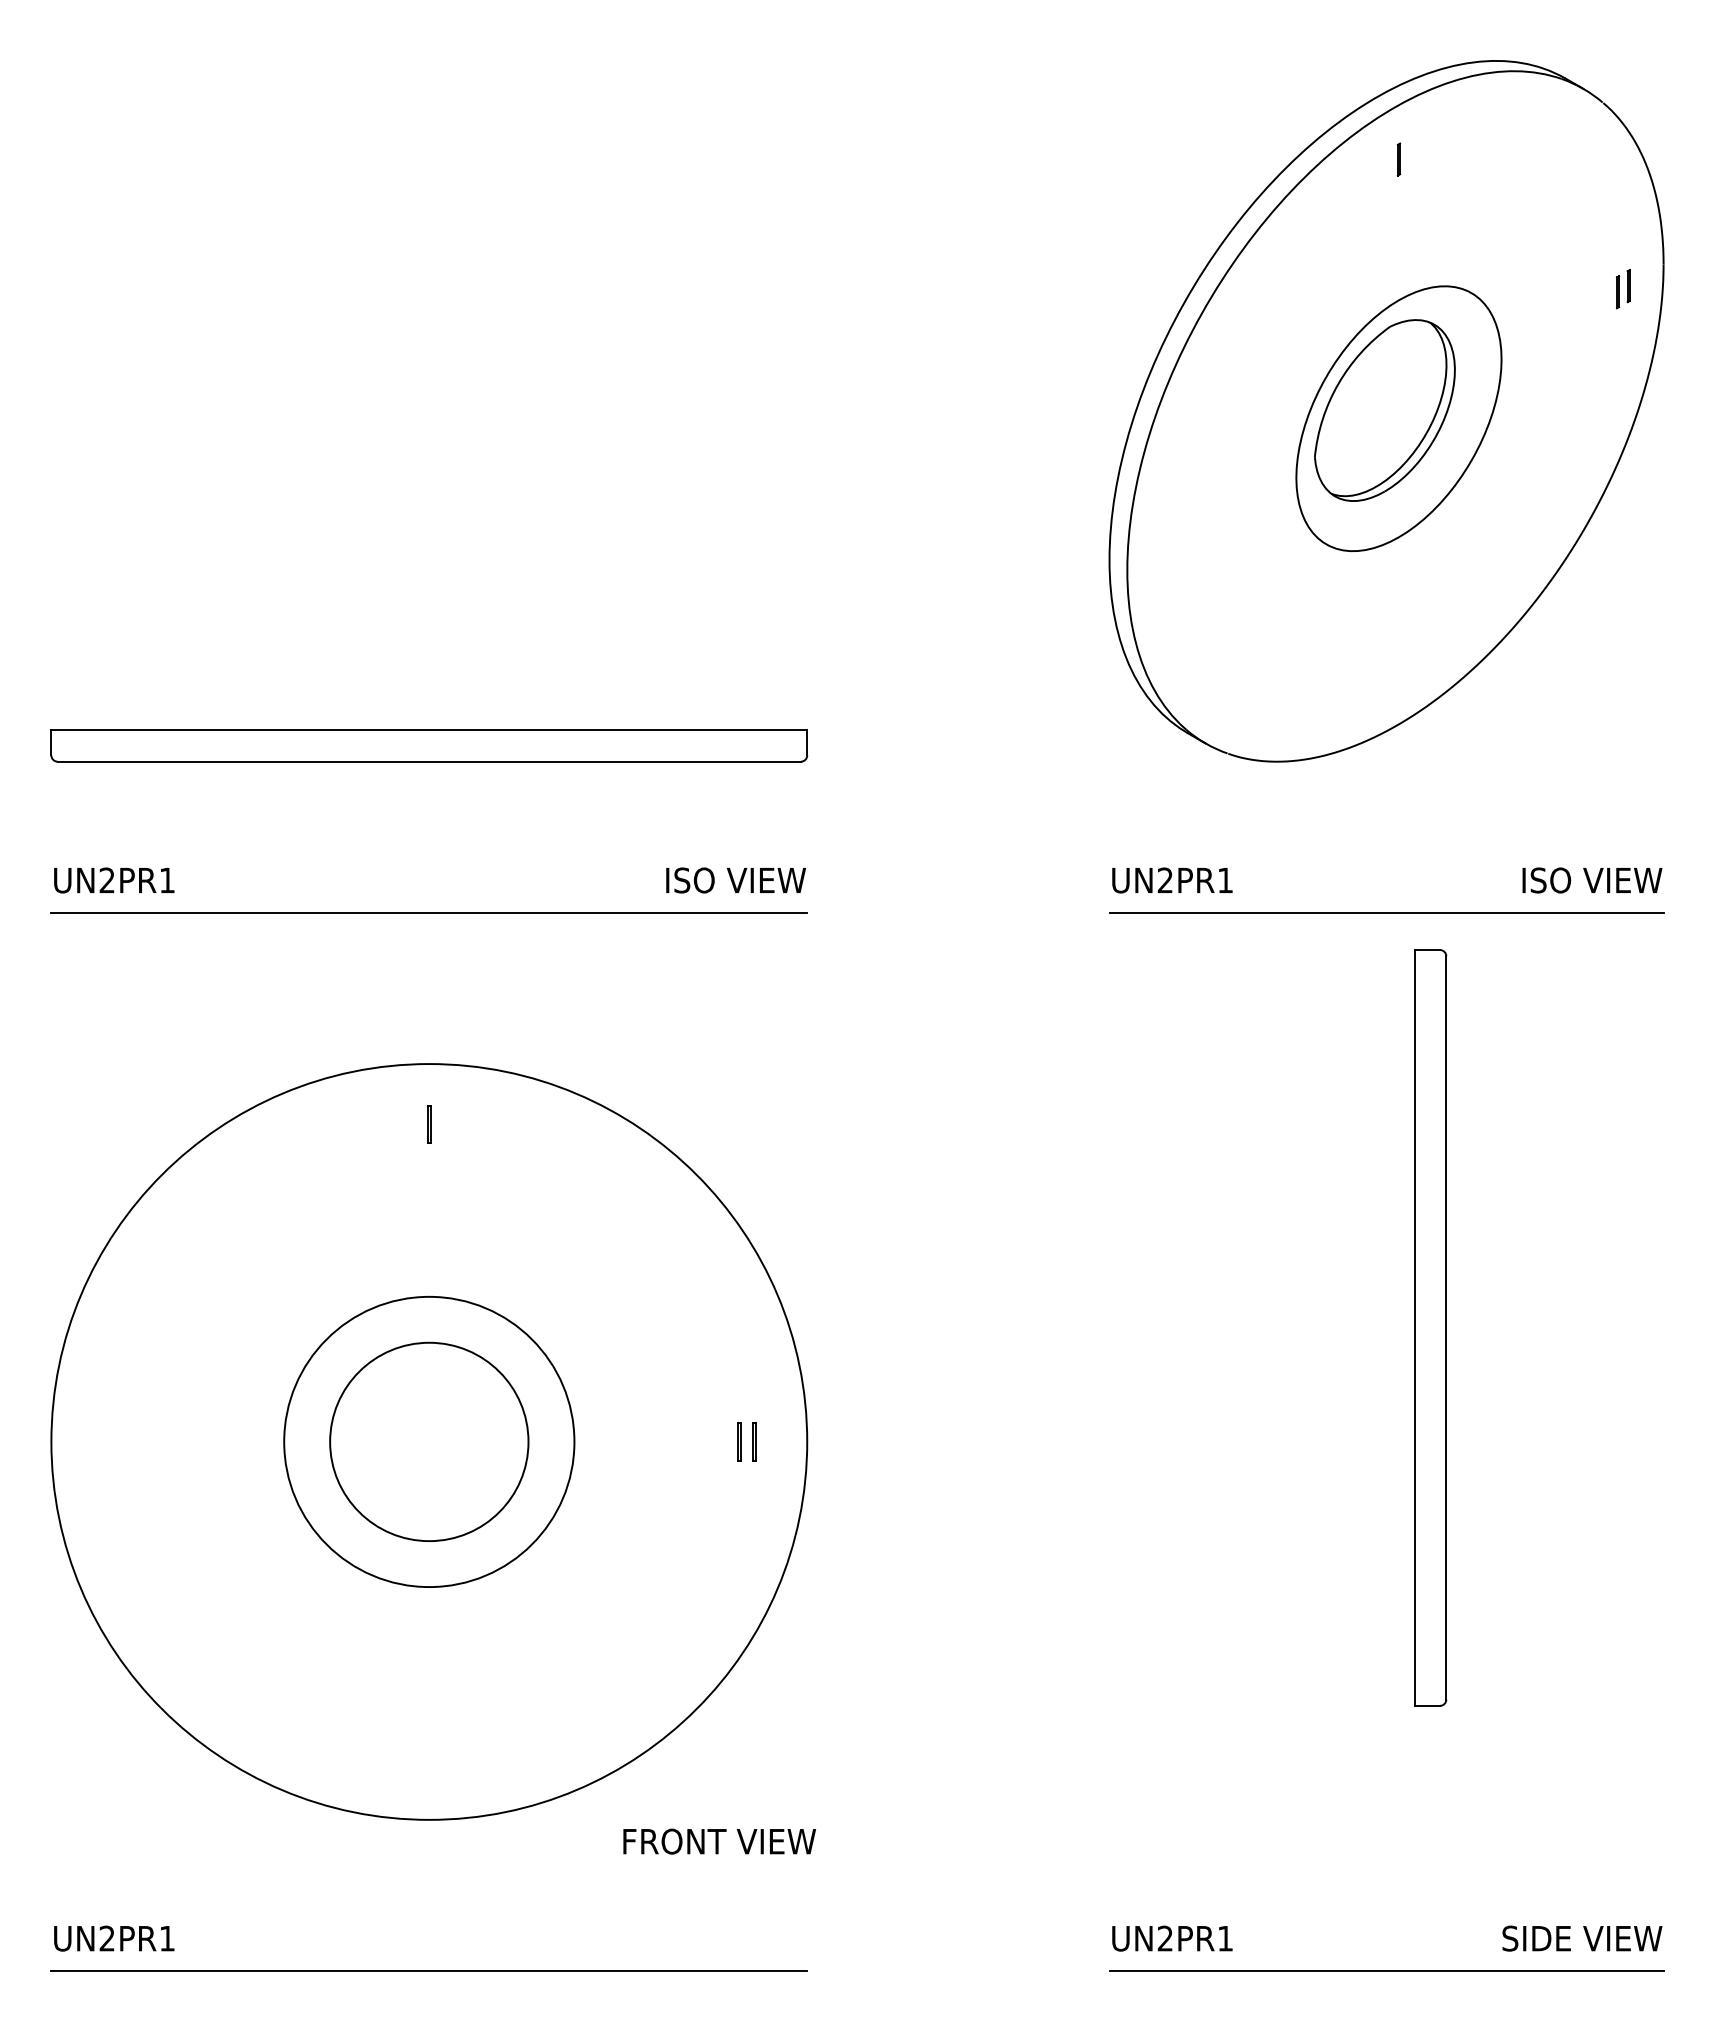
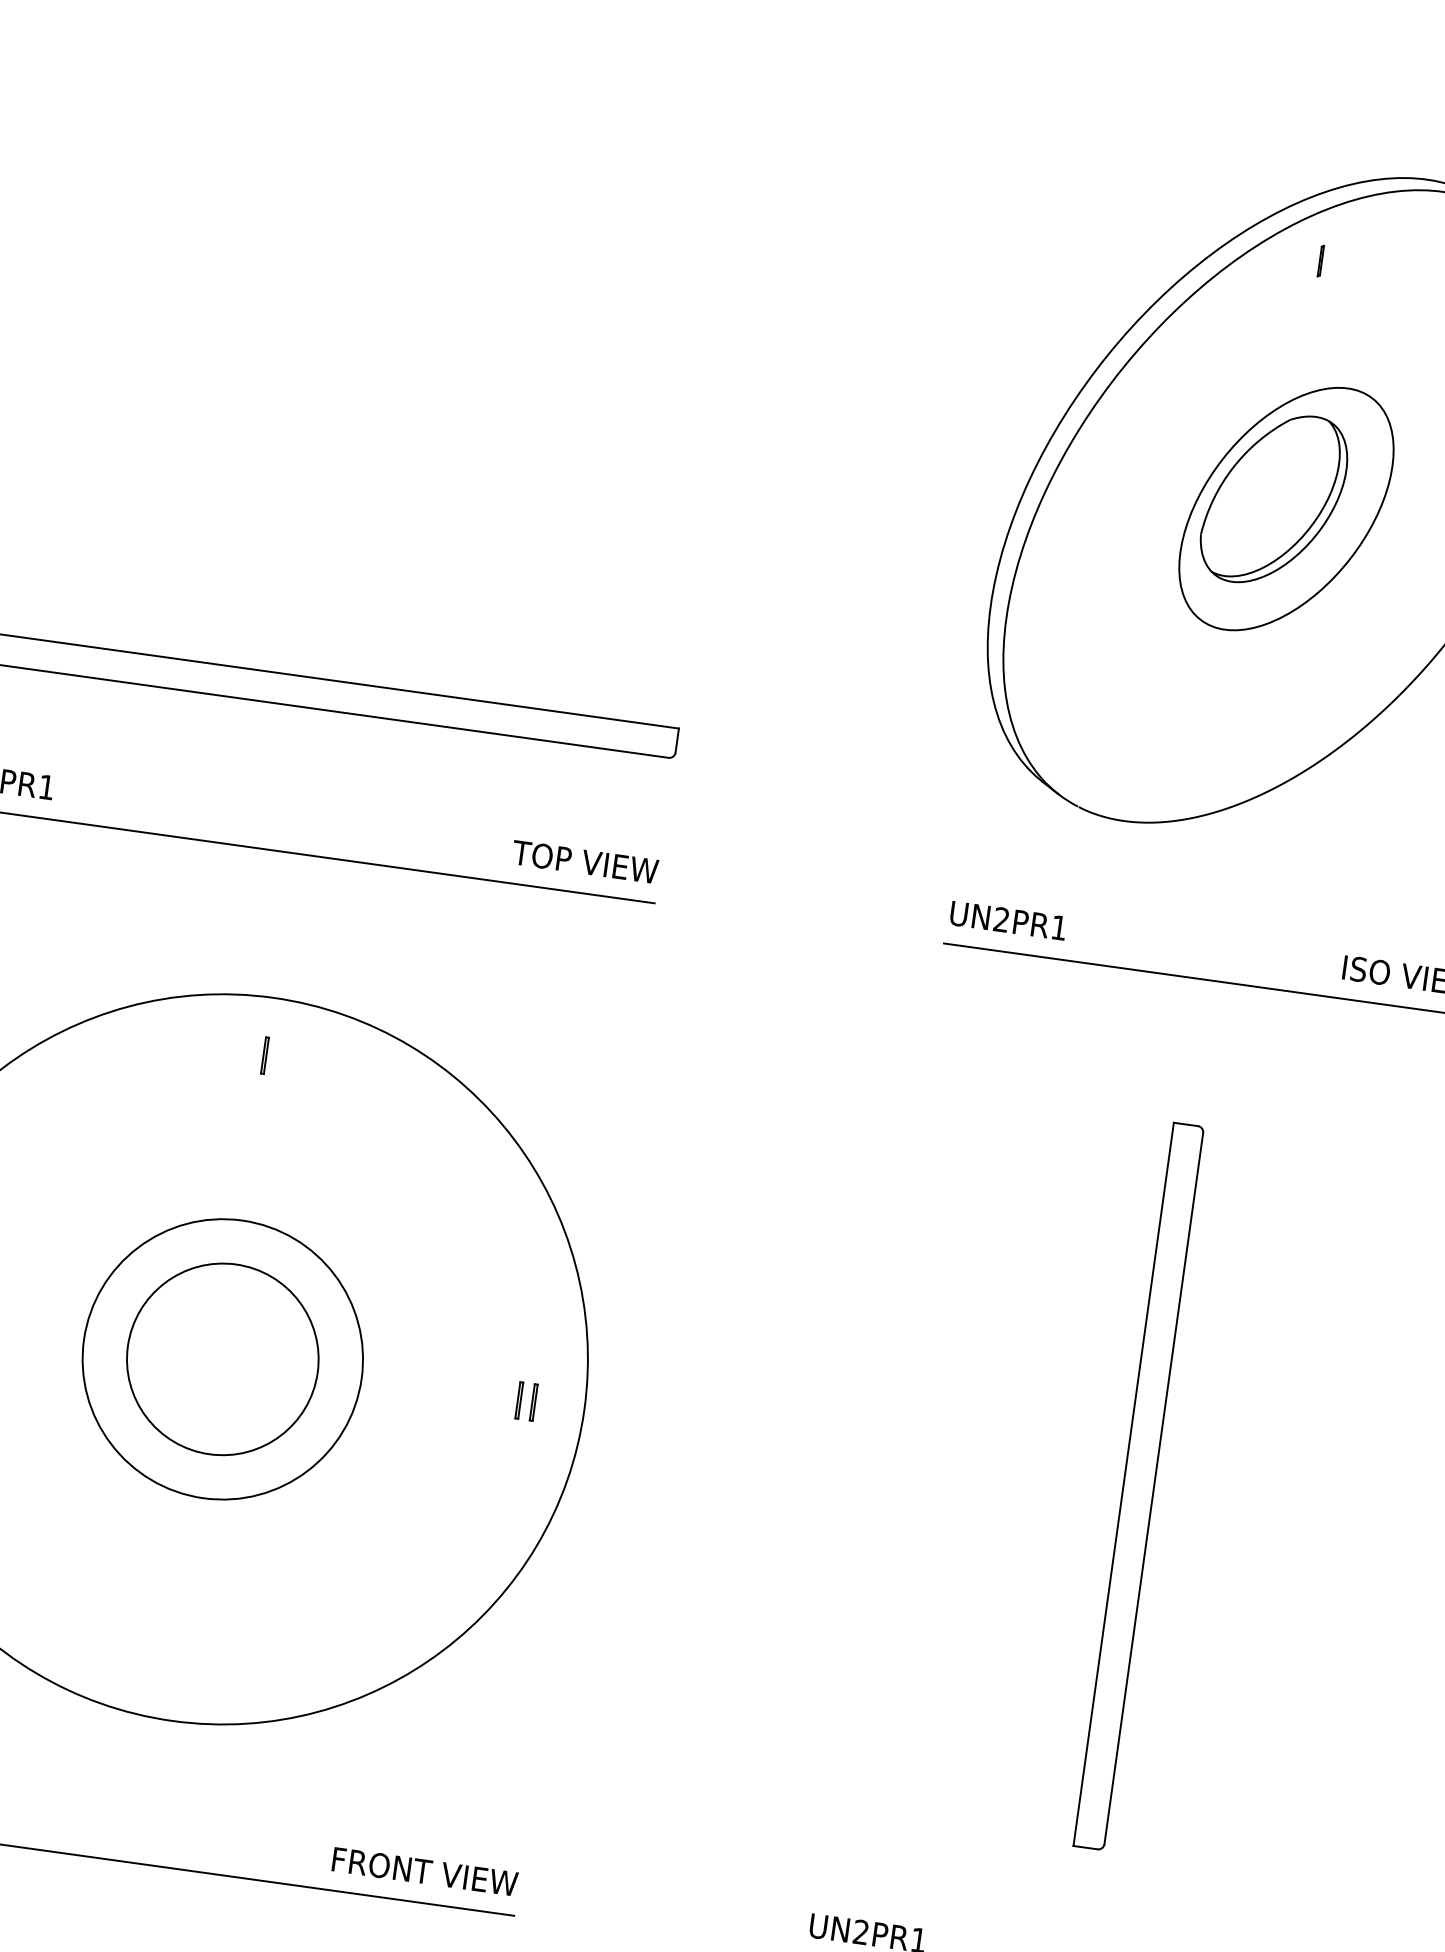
text: (684, 880) -> (541, 856), ISO VIEW -> TOP VIEW
part: (1430, 1327) -> (1138, 1486), moved
text: (719, 1841) -> (424, 1871), moved

